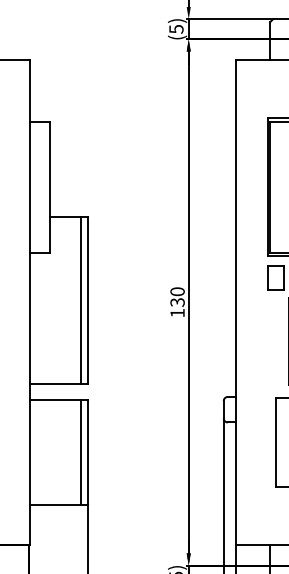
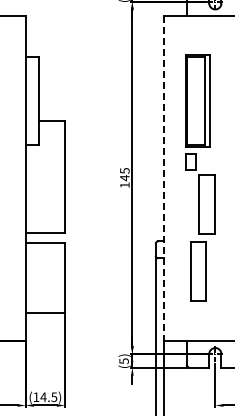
text: (177, 297) -> (124, 174), 130 -> 145
line: (81, 300) -> (60, 176), removed
line: (235, 303) -> (163, 178), solid -> dashed
line: (81, 452) -> (60, 278), removed

